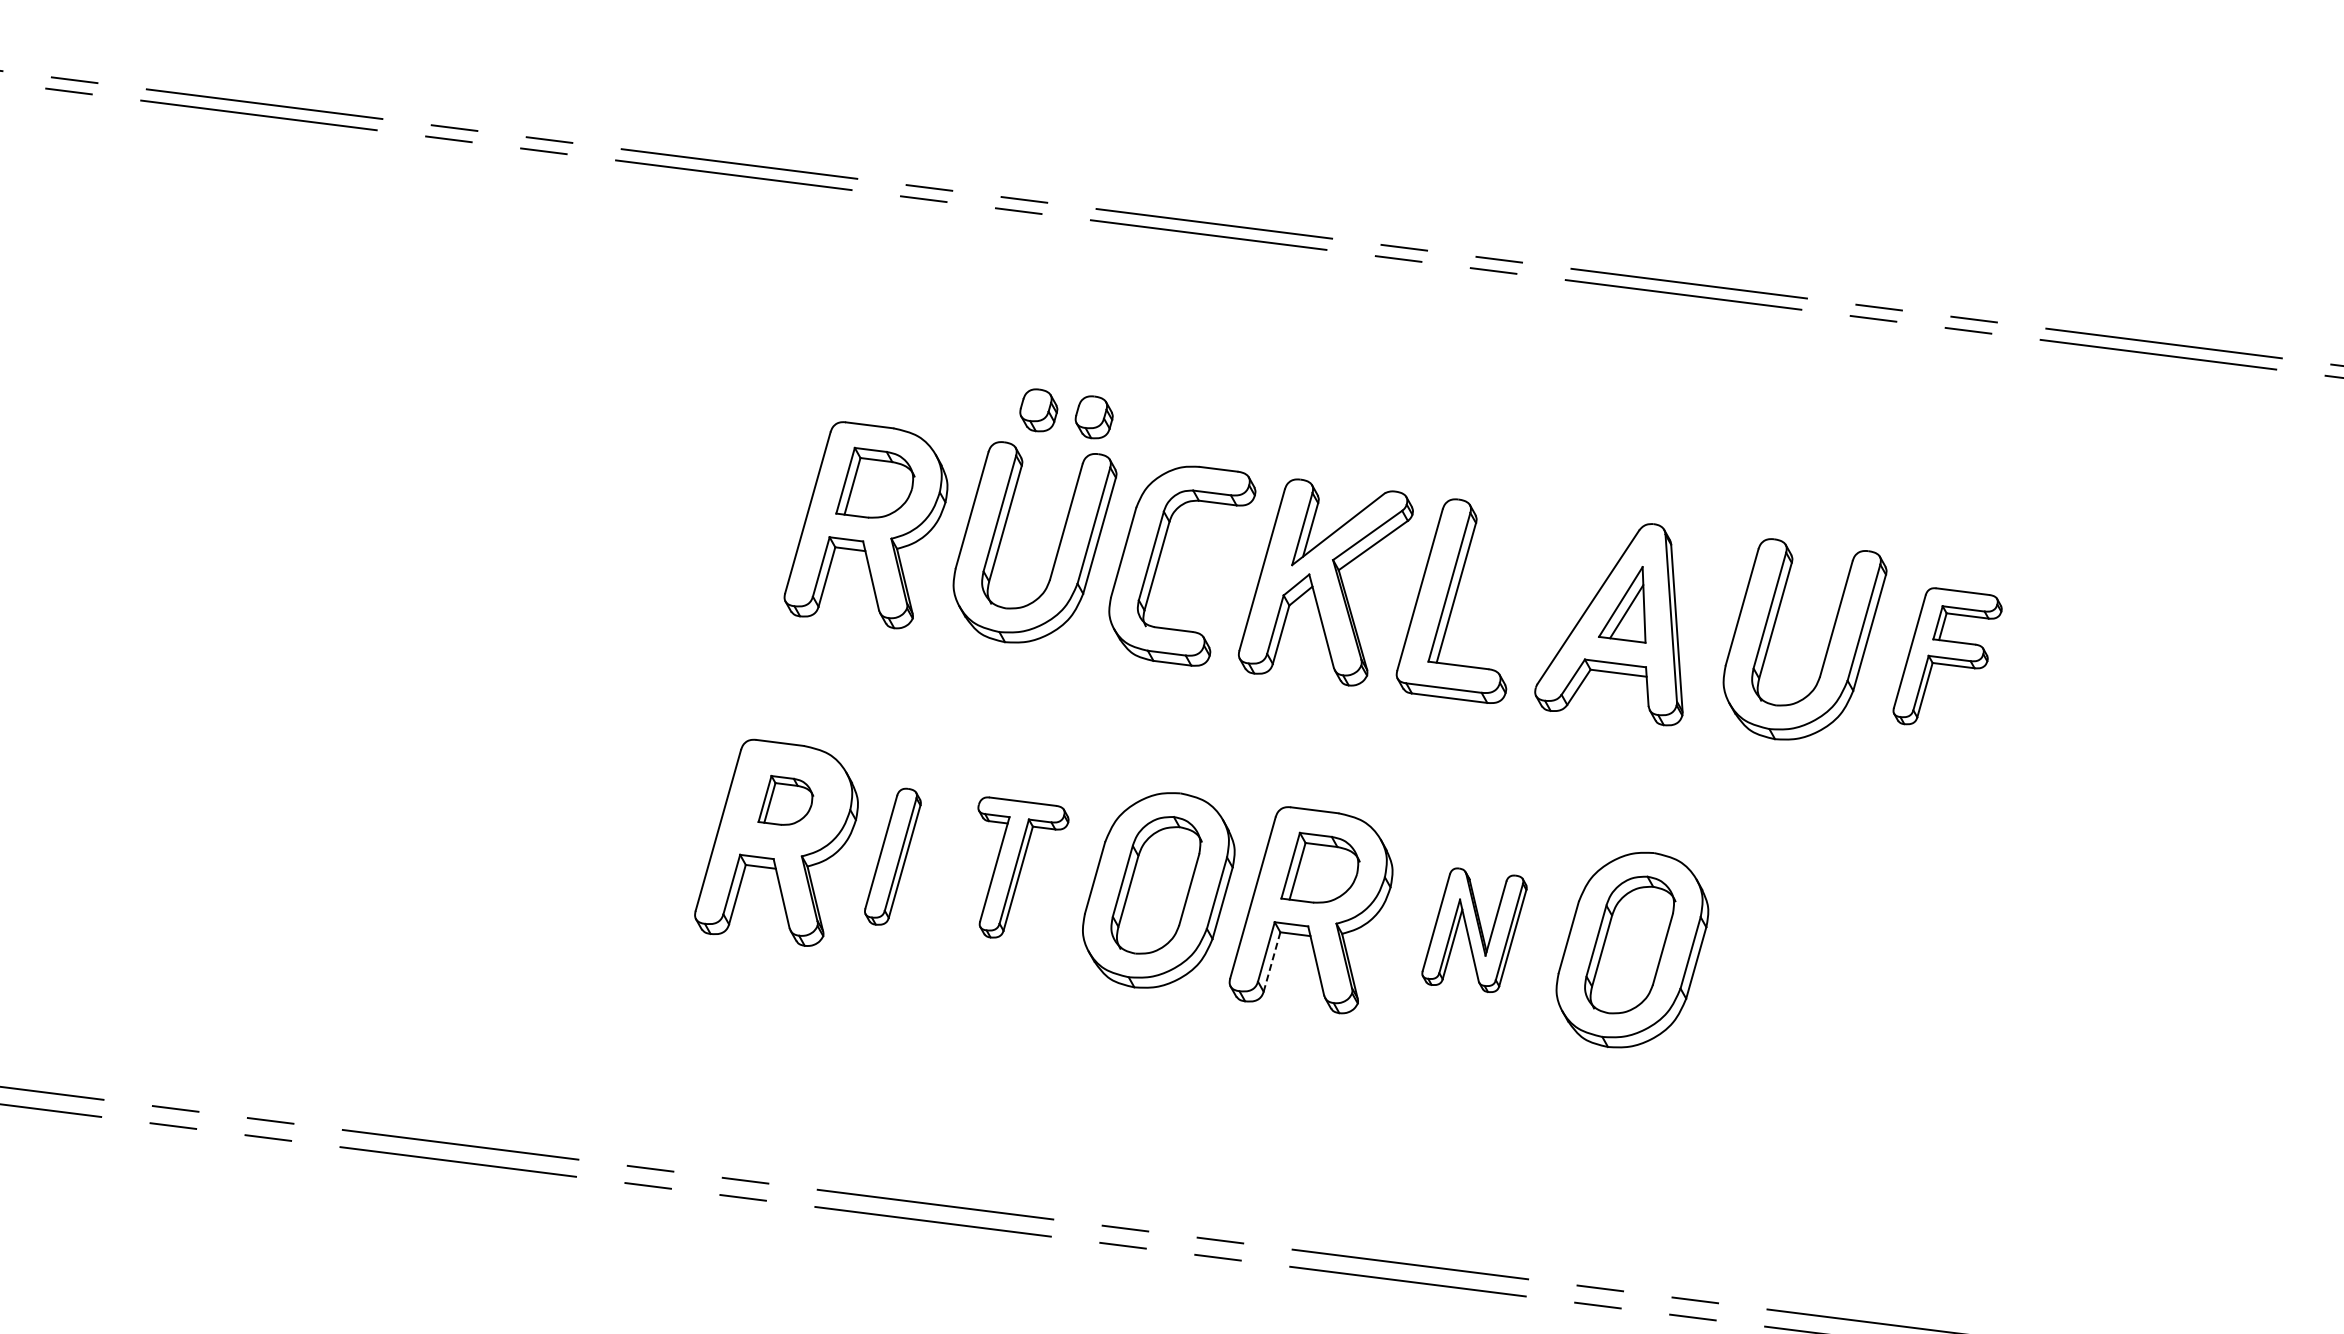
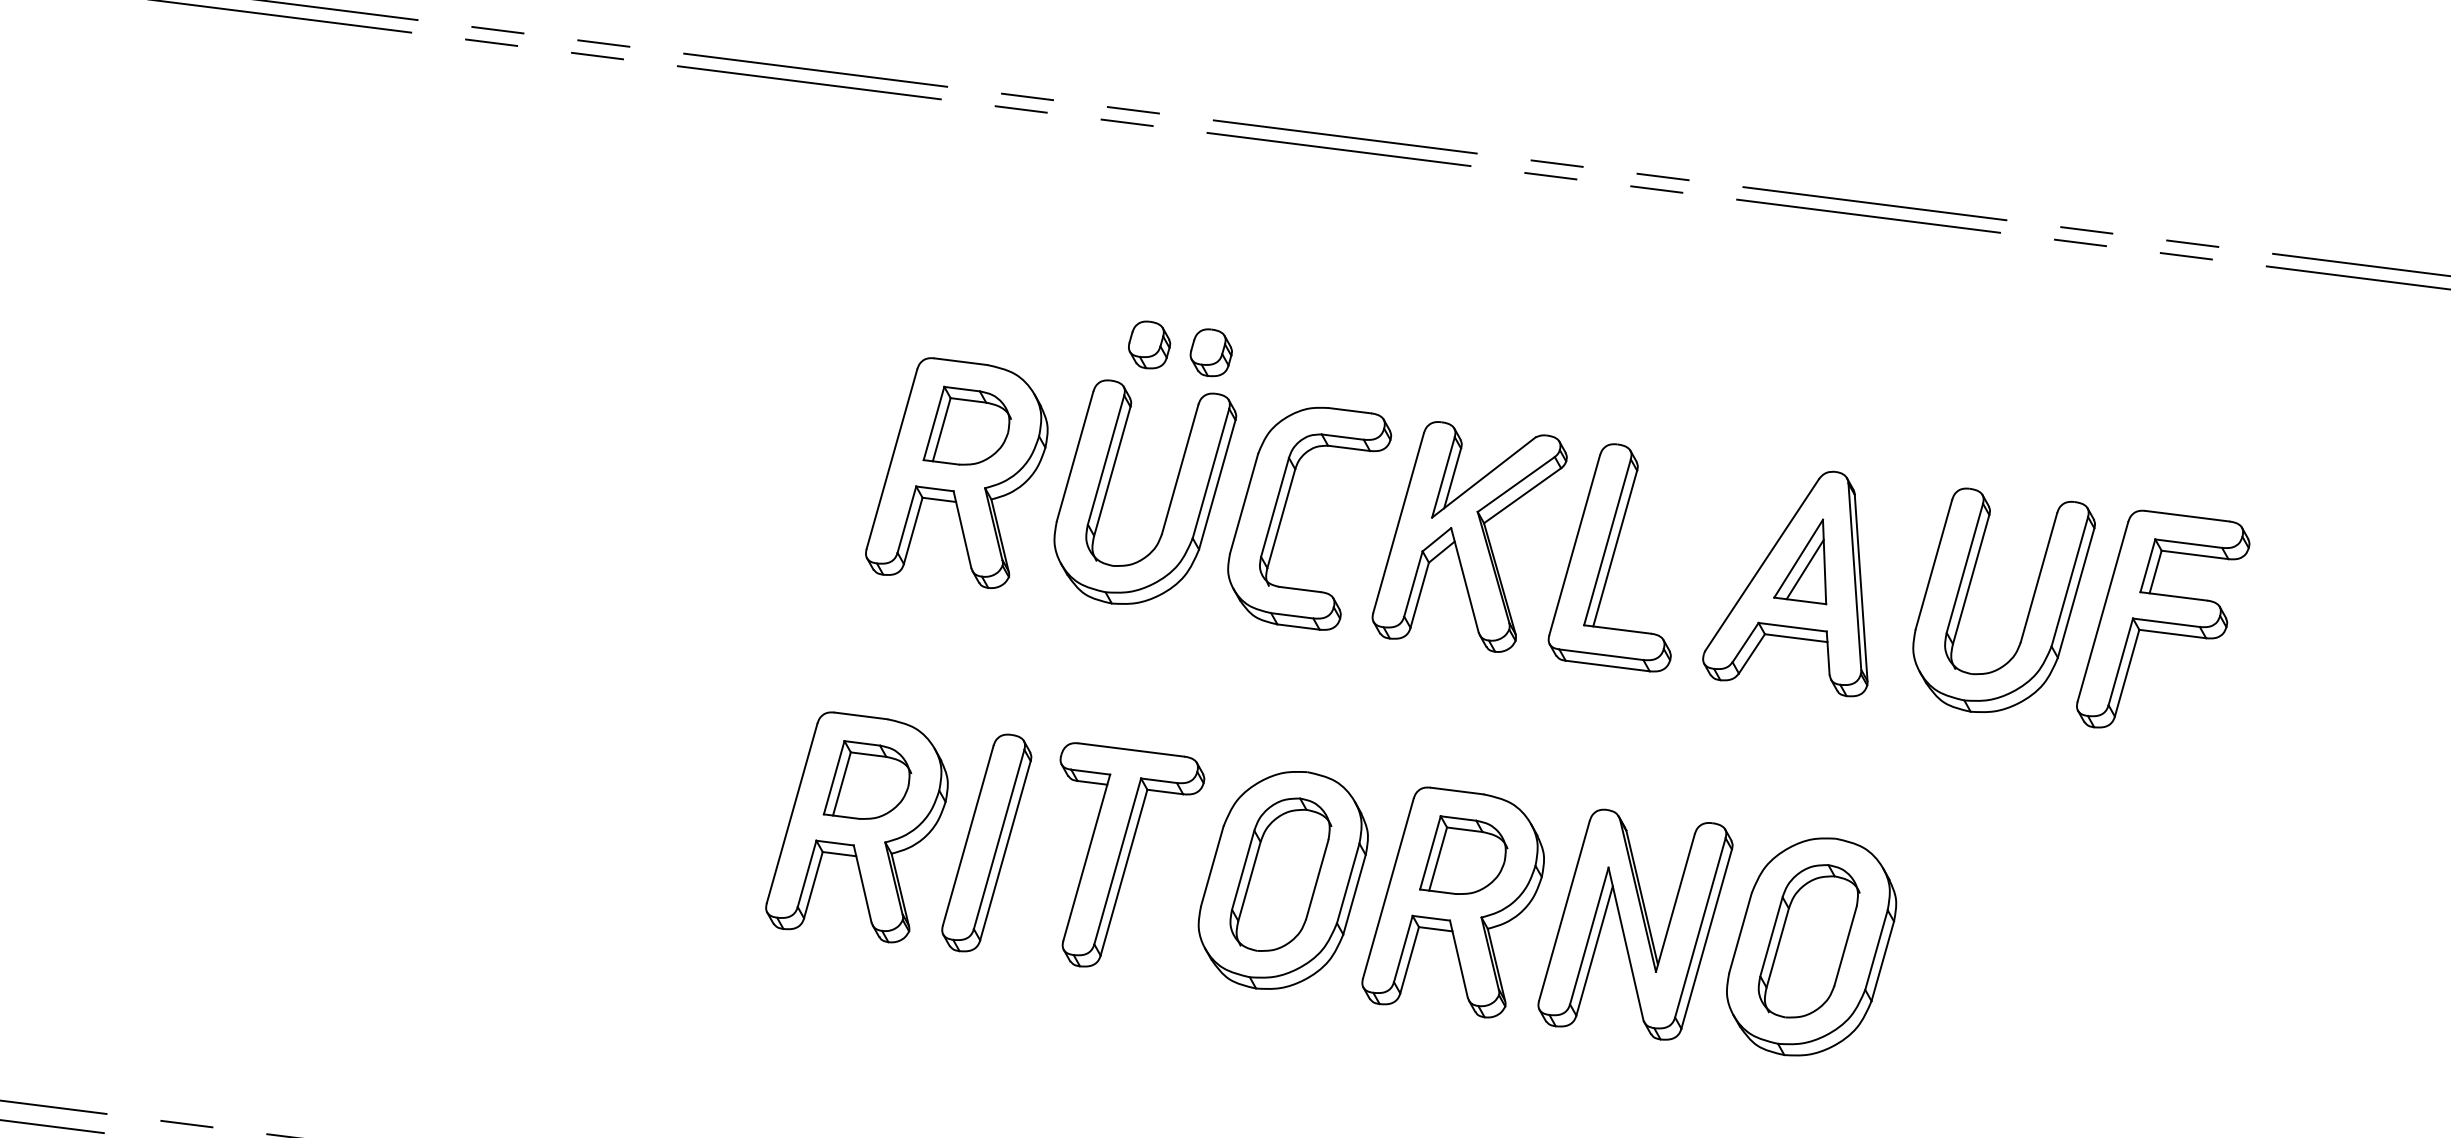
part: (1947, 656) -> (2162, 619), size x1.43
part: (785, 800) -> (866, 780), size x1.43
part: (892, 856) -> (986, 842), size x1.43
part: (1023, 867) -> (1132, 854), size x1.43
part: (1474, 930) -> (1635, 925), size x1.67
line: (1272, 962) -> (1410, 960), dashed -> solid

